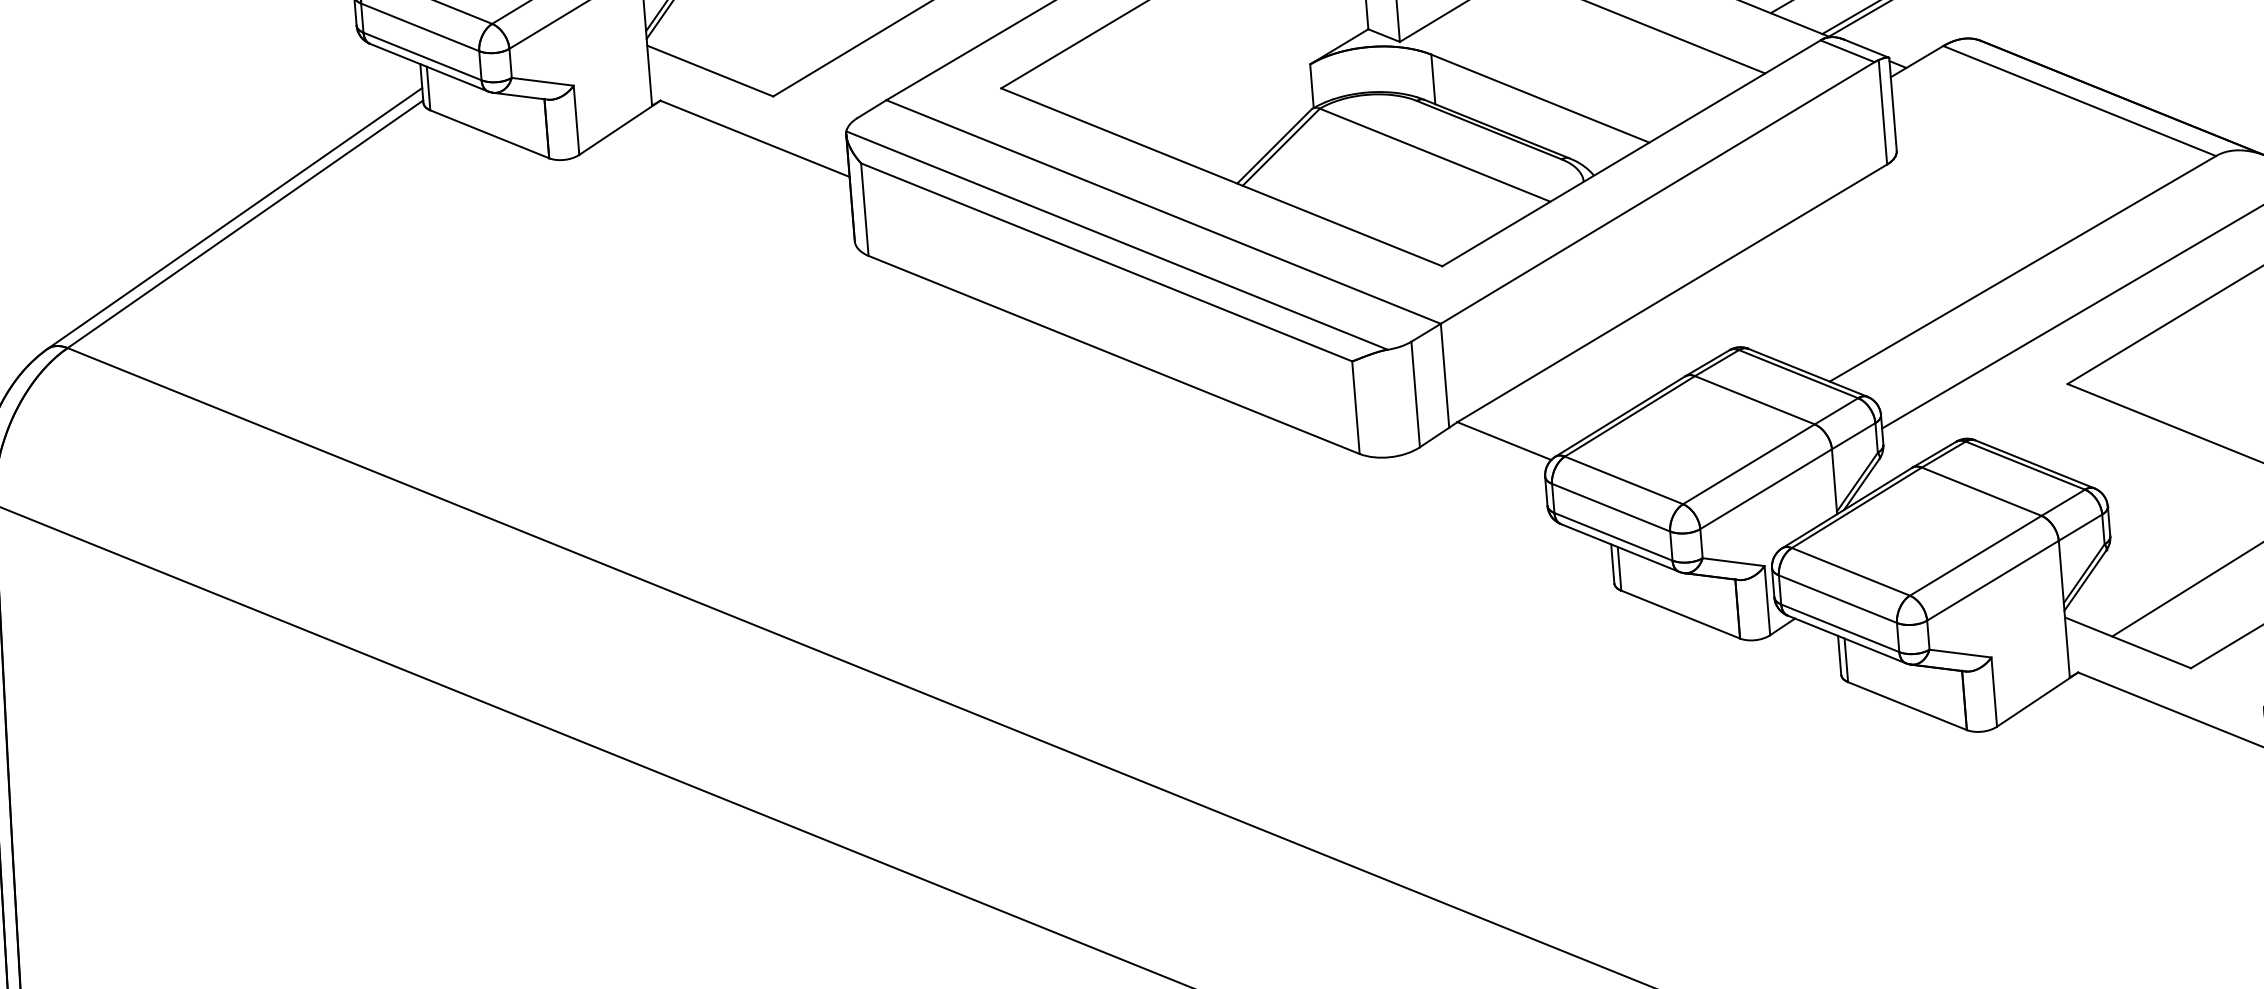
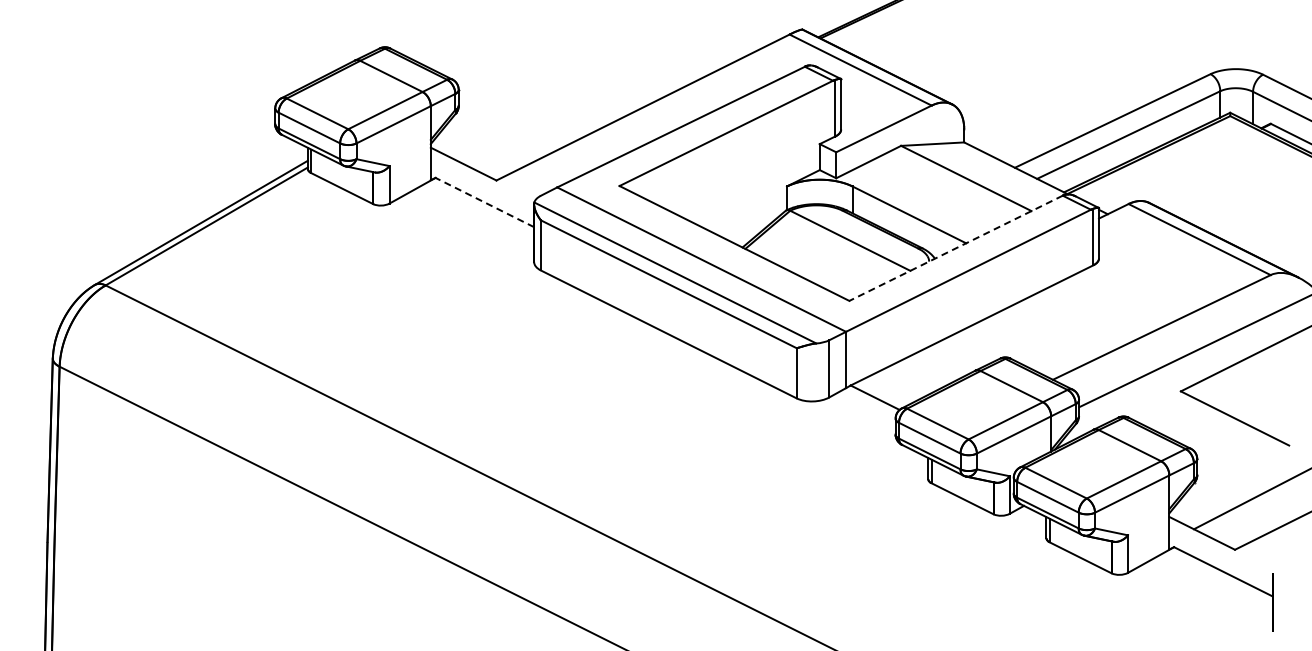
line: (754, 138) -> (484, 202), solid -> dashed
line: (1632, 153) -> (956, 248), solid -> dashed

